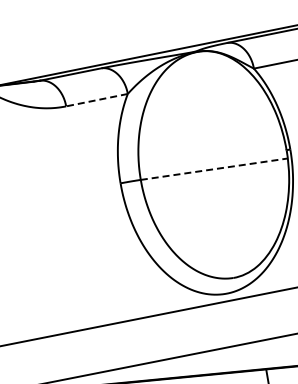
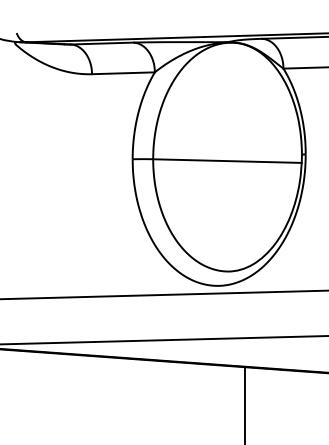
line: (96, 100) -> (122, 73), dashed -> solid
line: (214, 169) -> (227, 161), dashed -> solid

